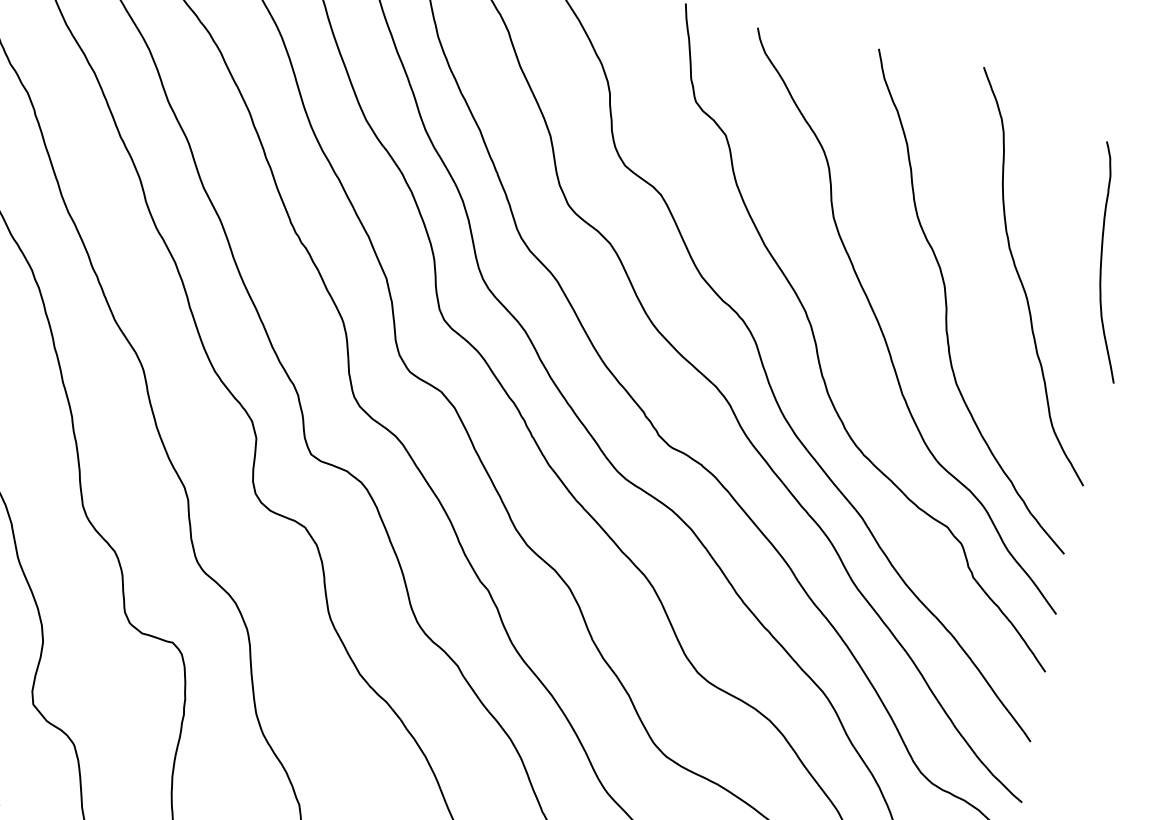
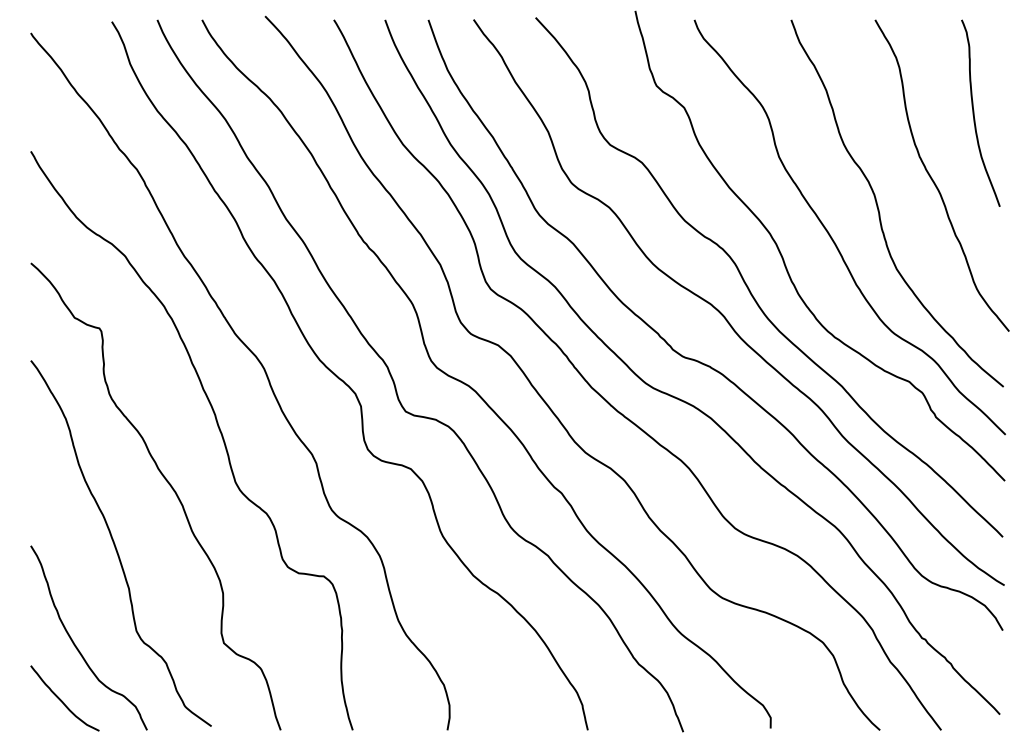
curve: (1102, 260) -> (974, 112), moved

